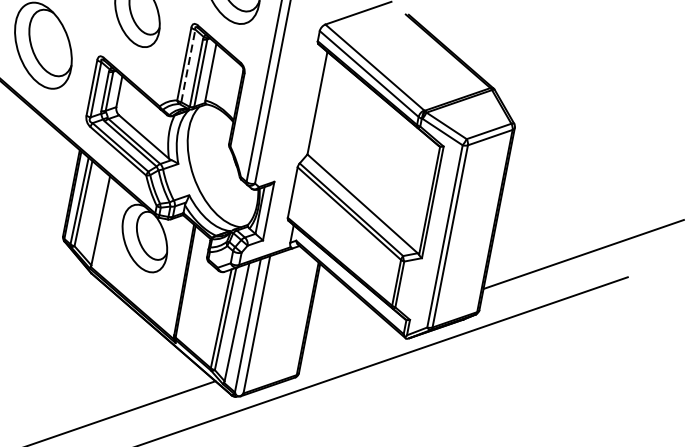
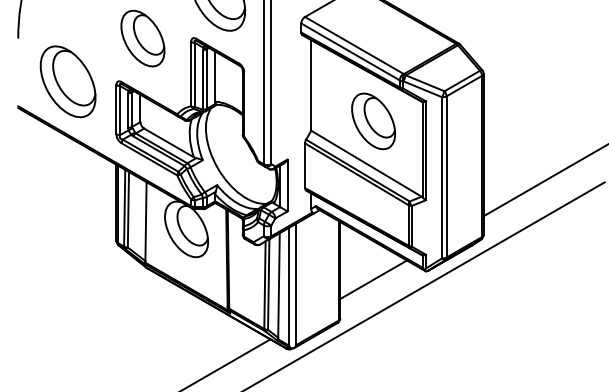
line: (188, 65) -> (195, 74), dashed -> solid
part: (379, 157) -> (373, 121), added
line: (345, 336) -> (373, 279), added

